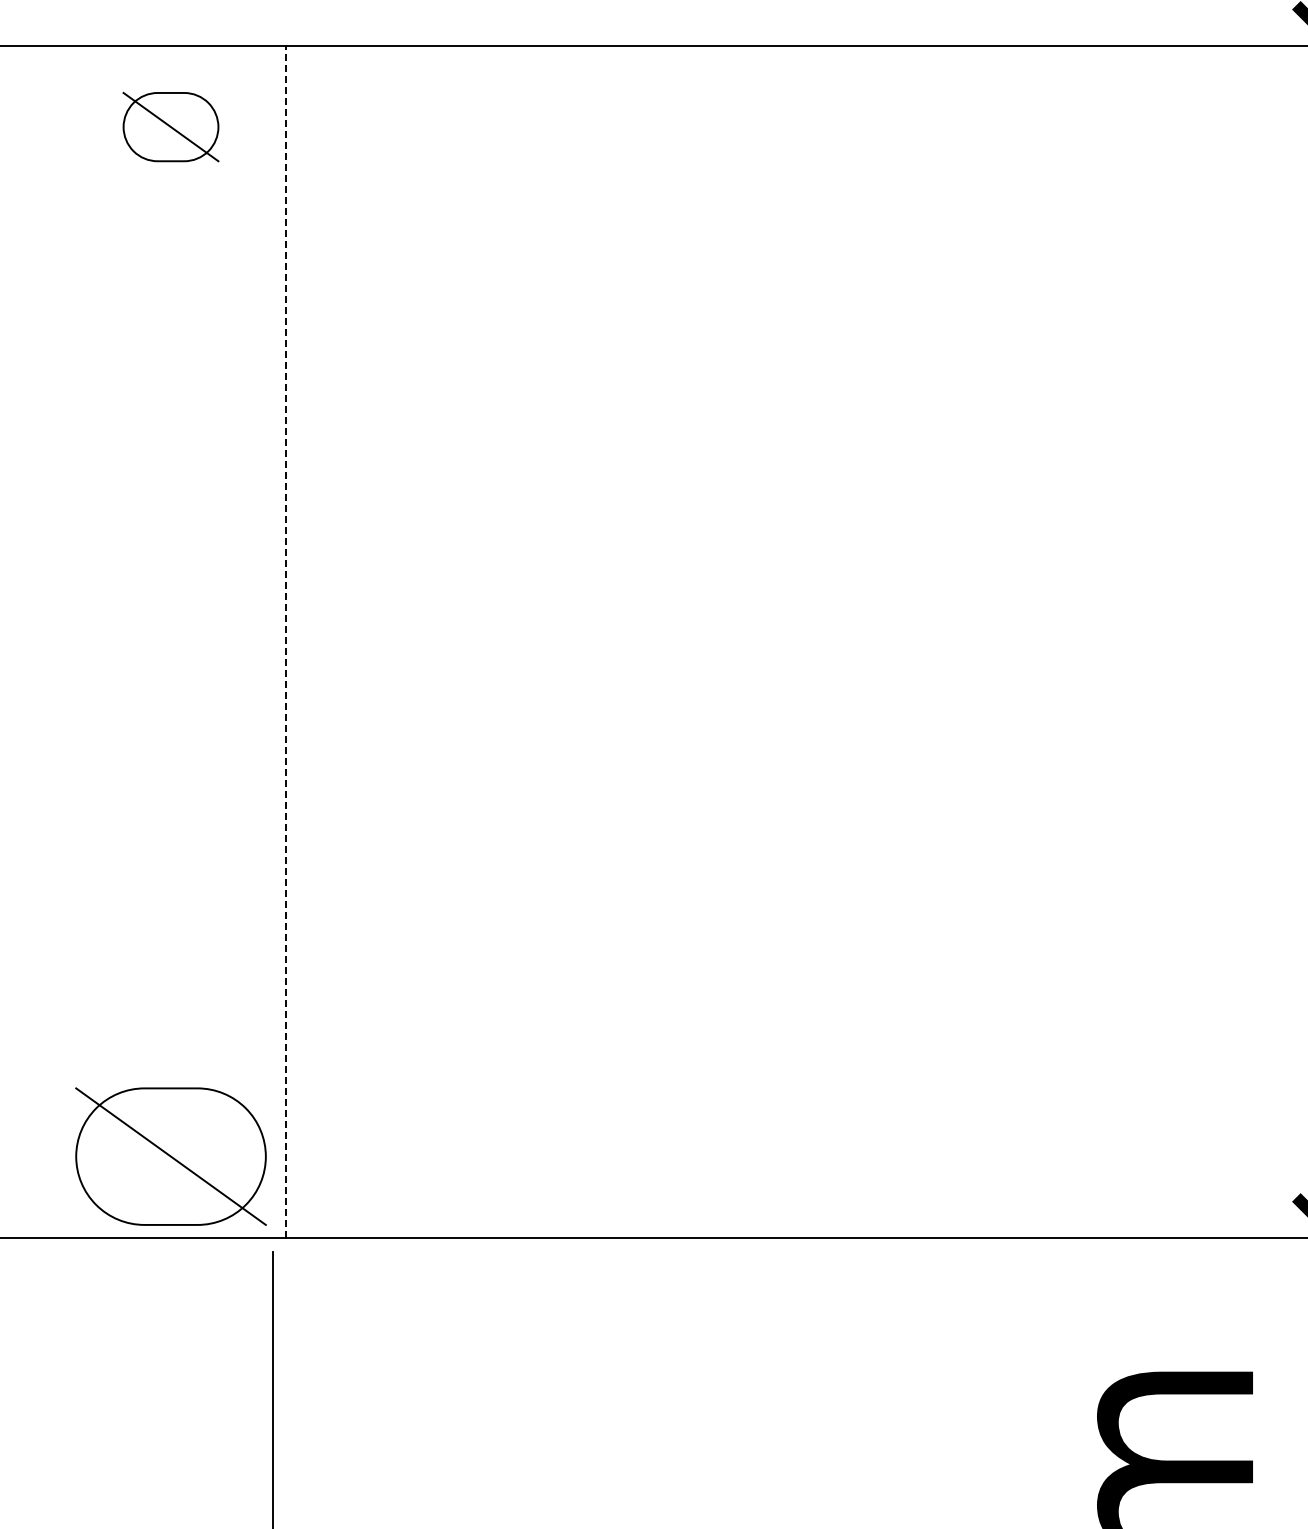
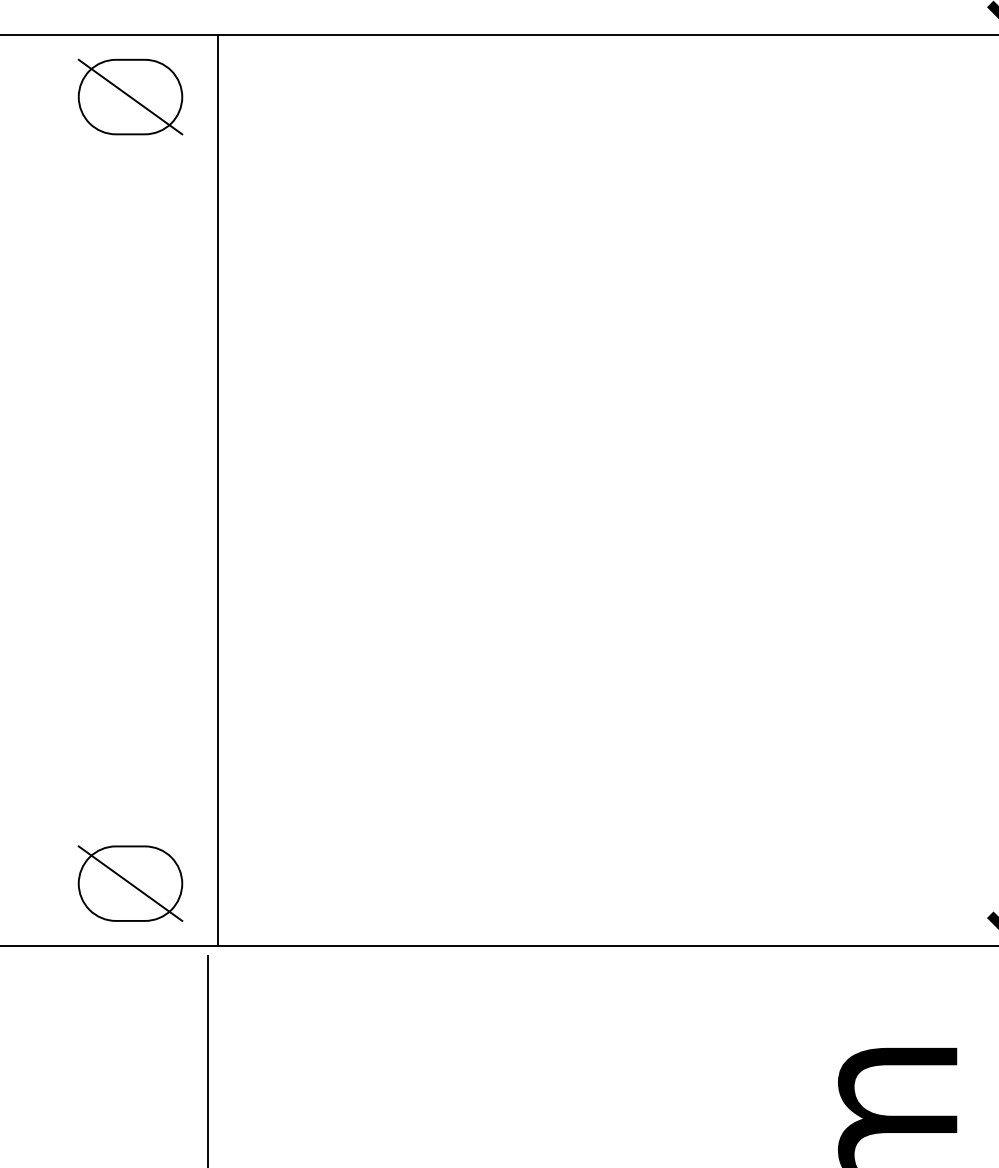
part: (170, 126) -> (130, 96), size x1.43
line: (286, 641) -> (218, 490), dashed -> solid
part: (170, 1156) -> (130, 883), size x0.71

